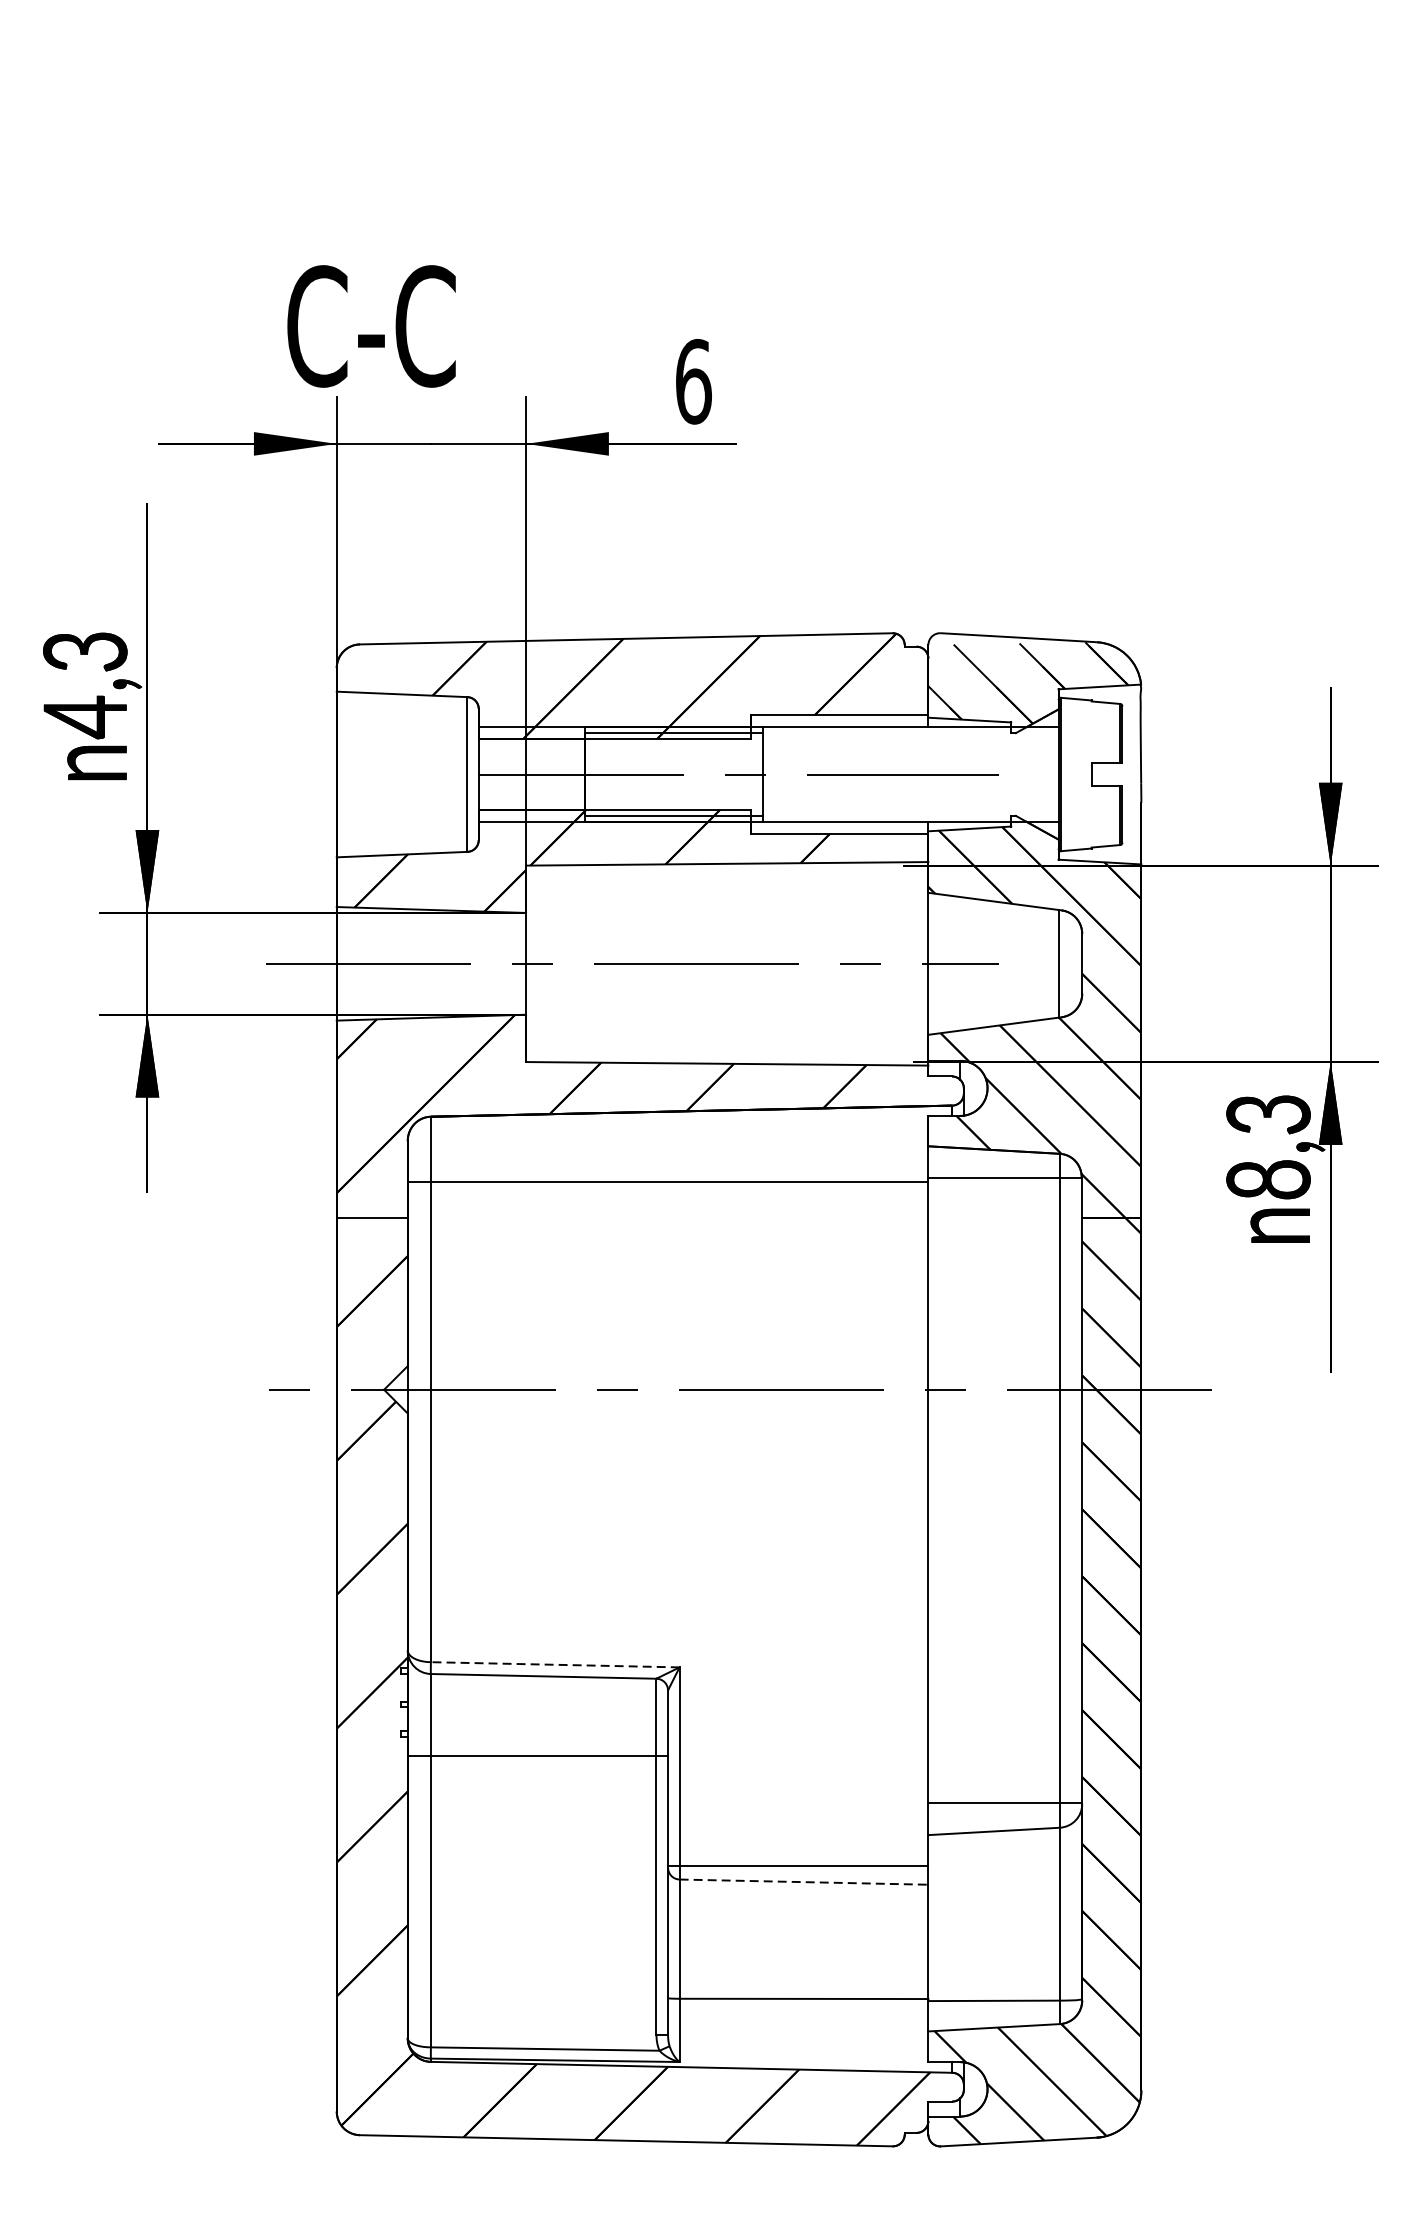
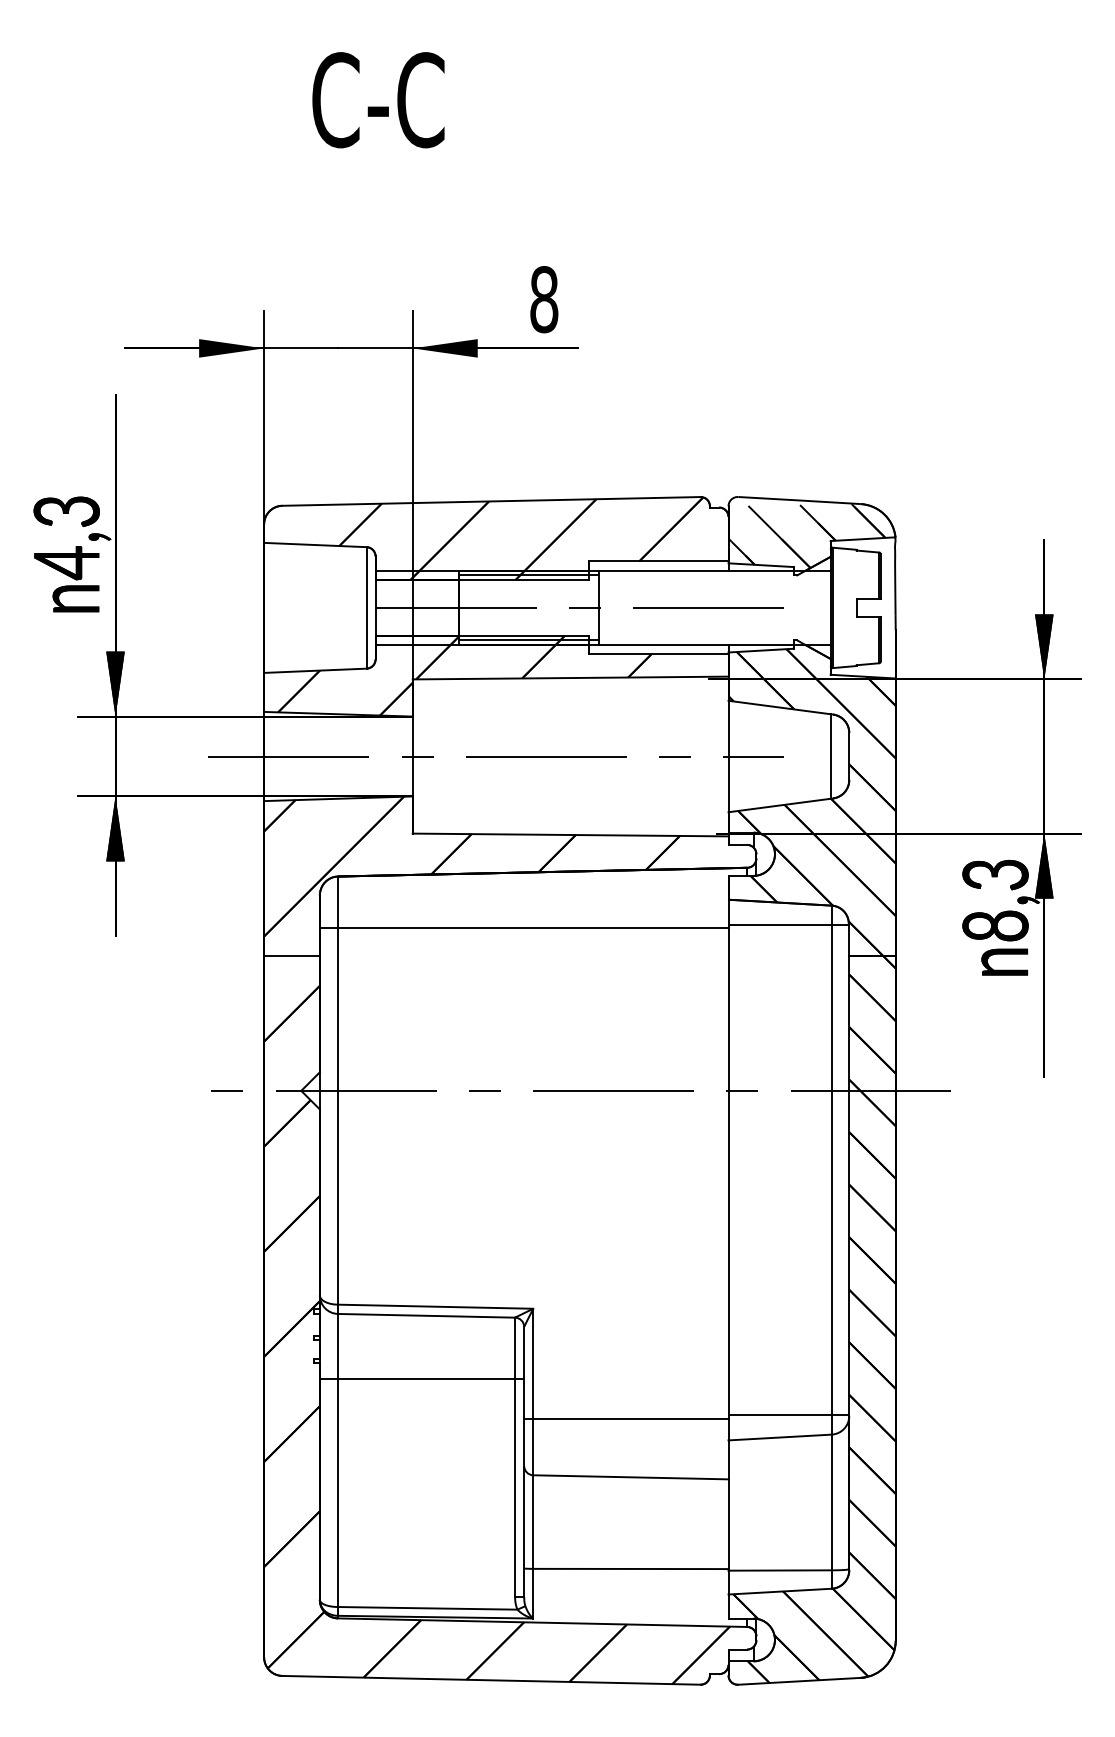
text: (371, 326) -> (378, 100), moved
text: (693, 381) -> (544, 299), 6 -> 8
line: (555, 1664) -> (435, 1306), dashed -> solid
line: (798, 1865) -> (626, 1418), moved
line: (803, 1882) -> (630, 1477), dashed -> solid

